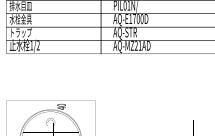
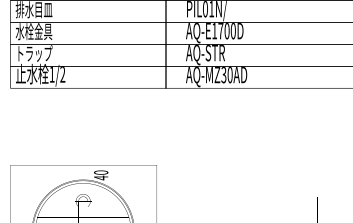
text: (137, 45) -> (225, 74), AQ-MZ21AD -> AQ-MZ30AD

